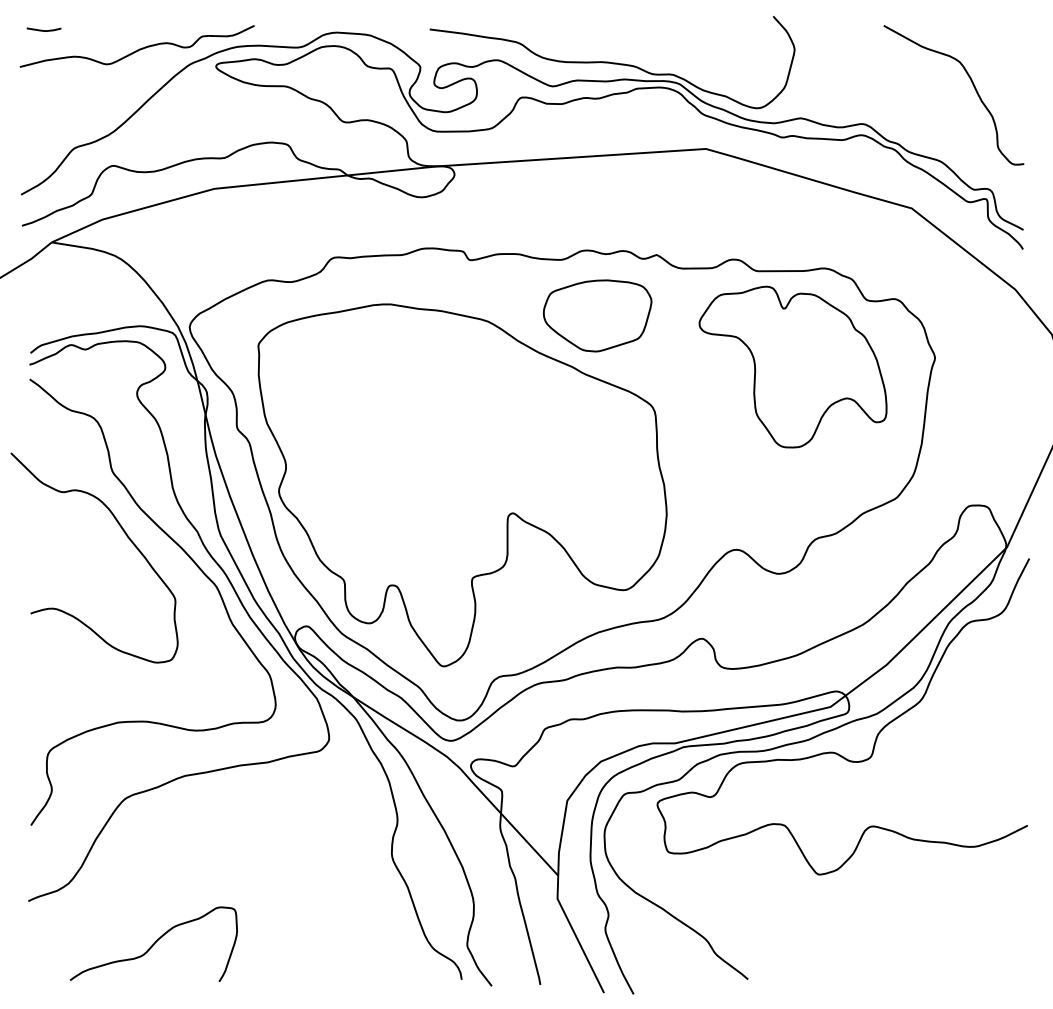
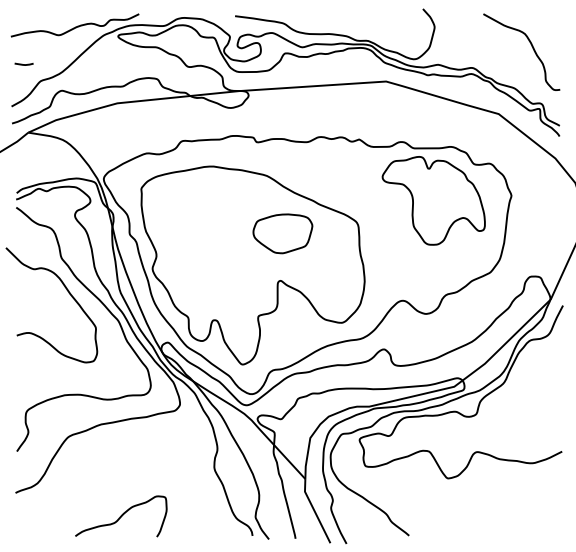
line: (41, 28) -> (22, 63), moved
part: (596, 315) -> (282, 233), moved
curve: (154, 944) -> (121, 516), moved

